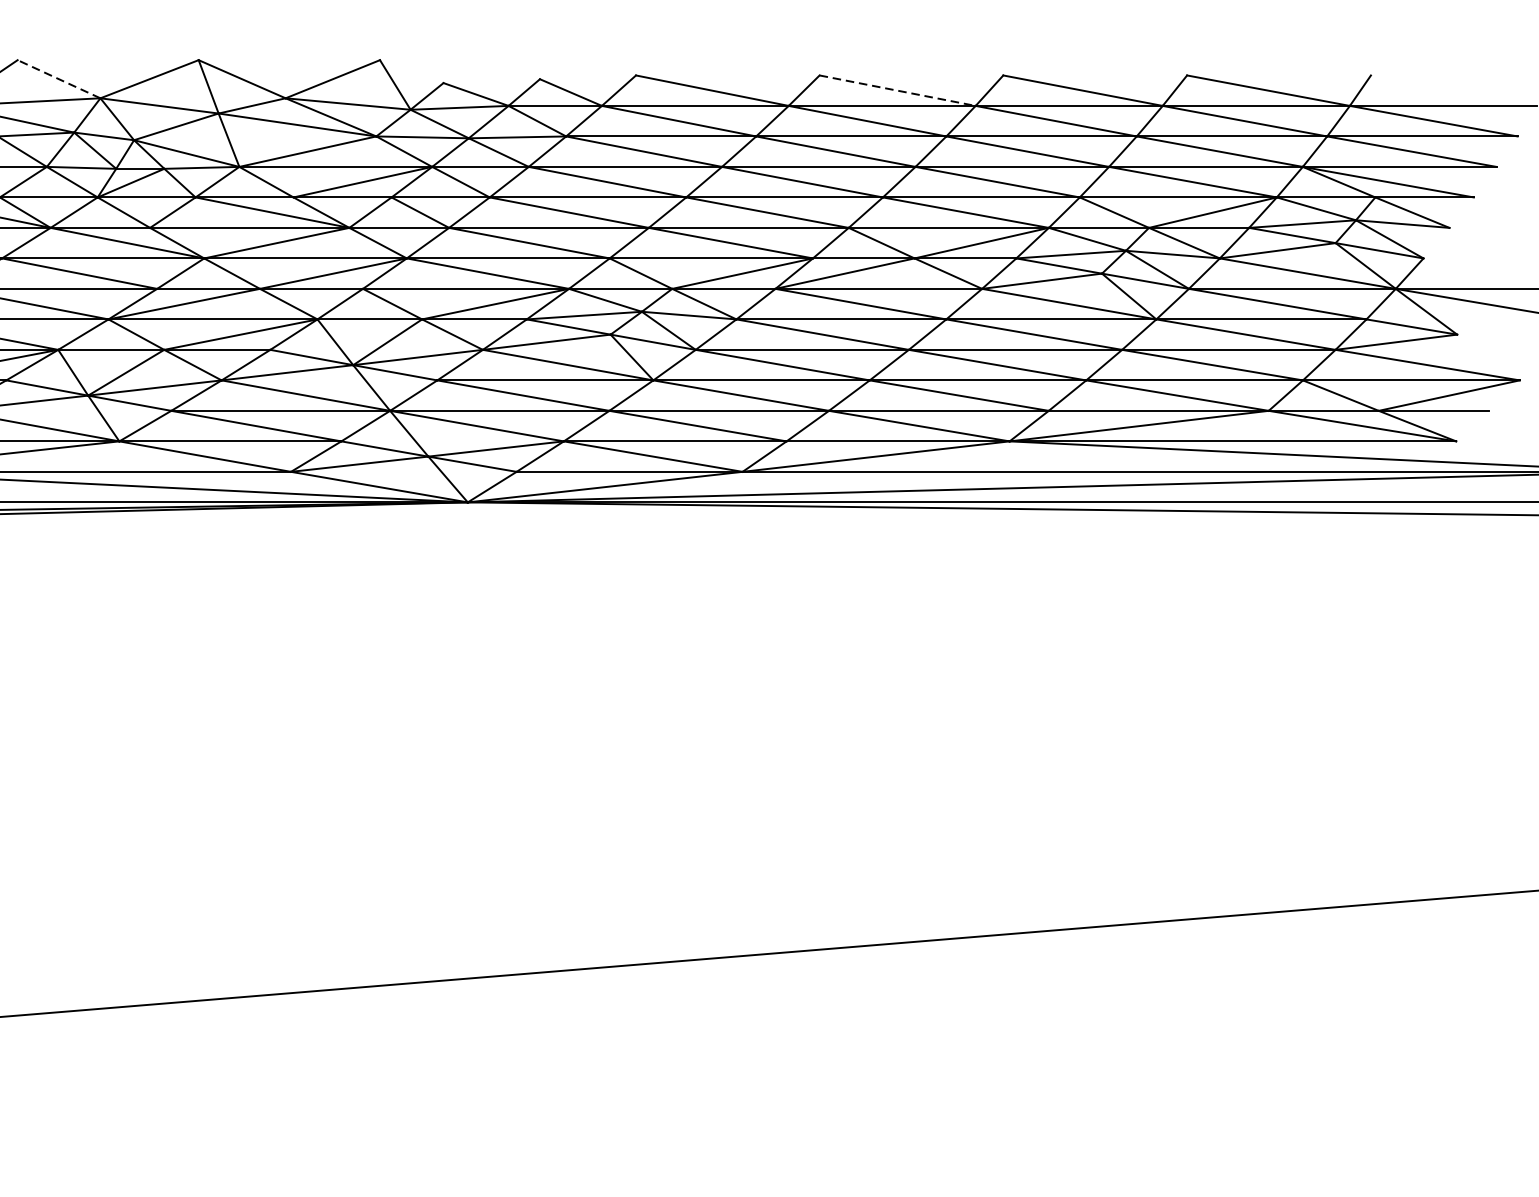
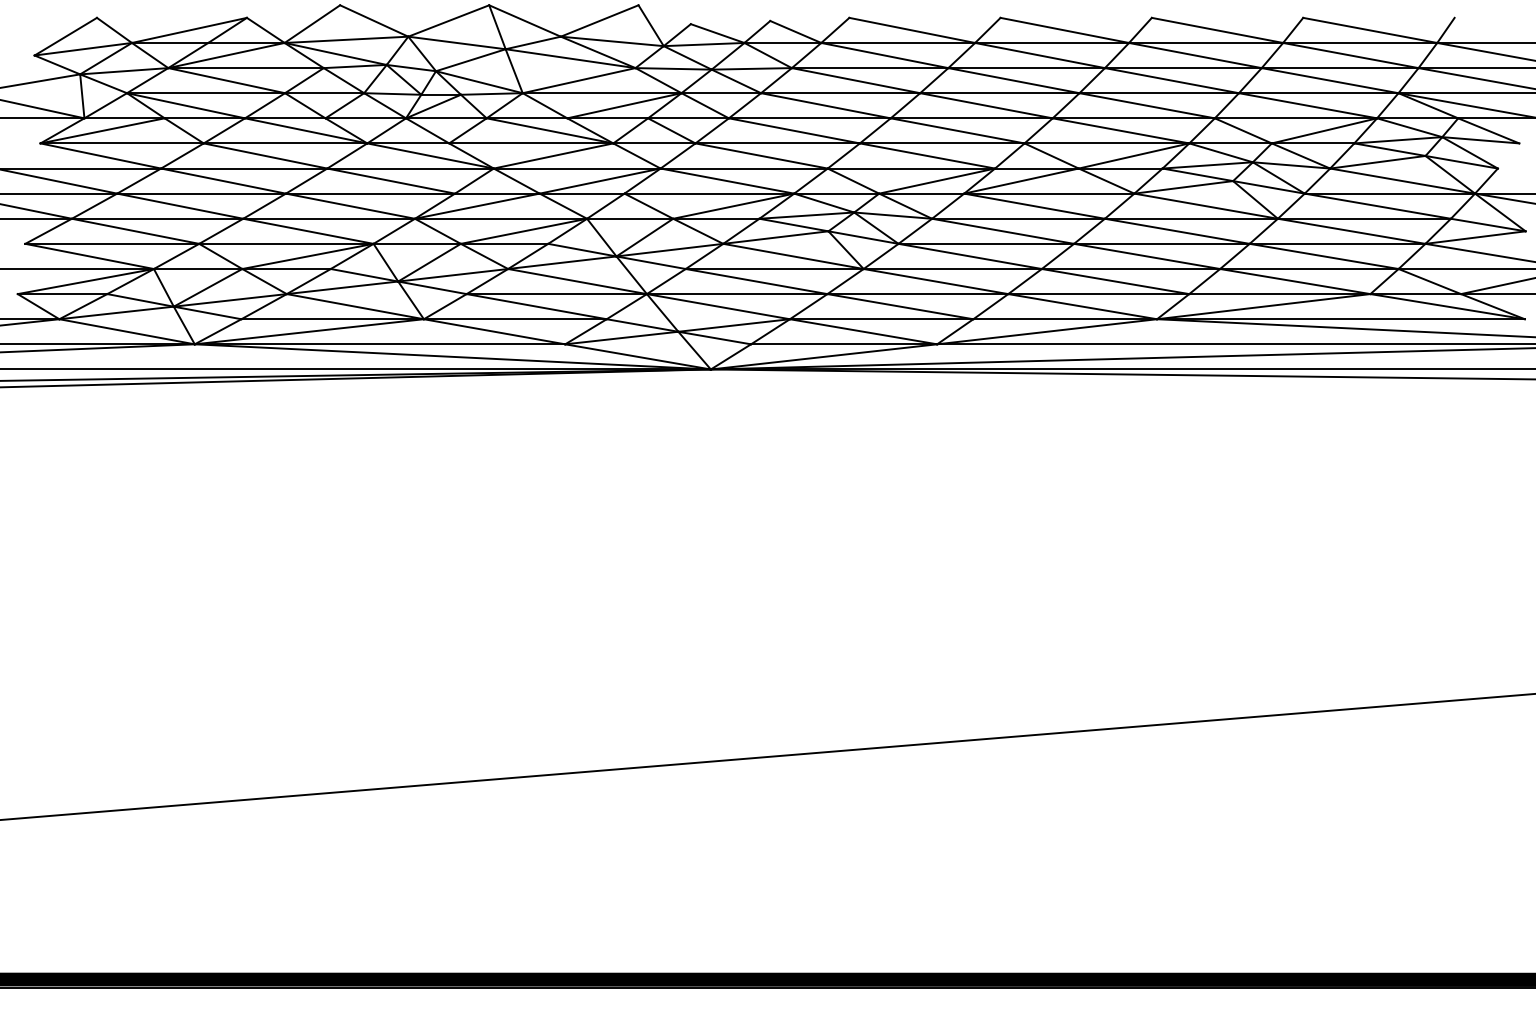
line: (59, 79) -> (374, 21), dashed -> solid
line: (898, 90) -> (1065, 30), dashed -> solid

